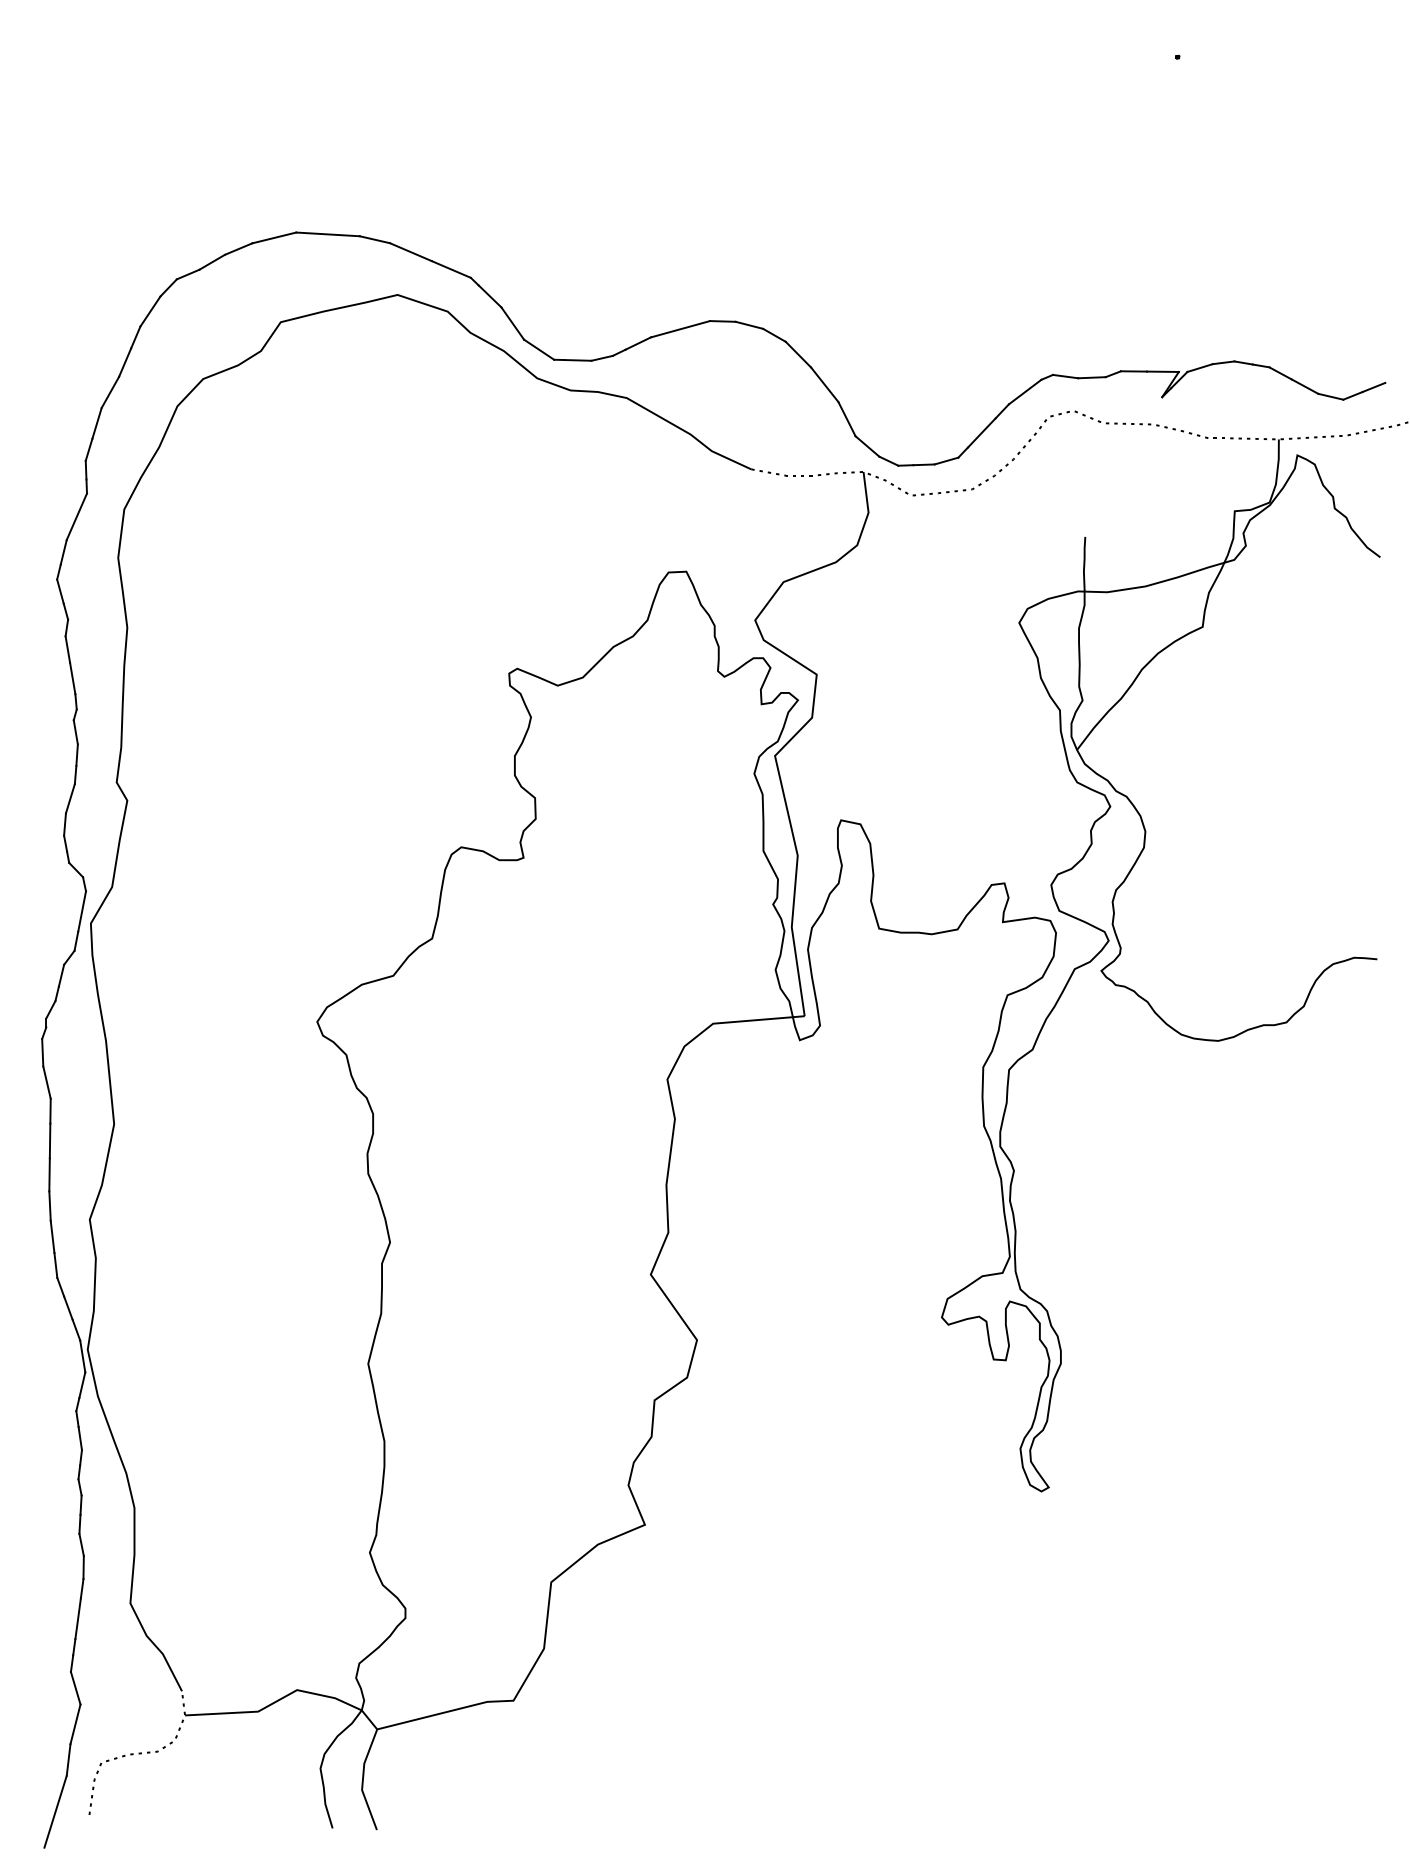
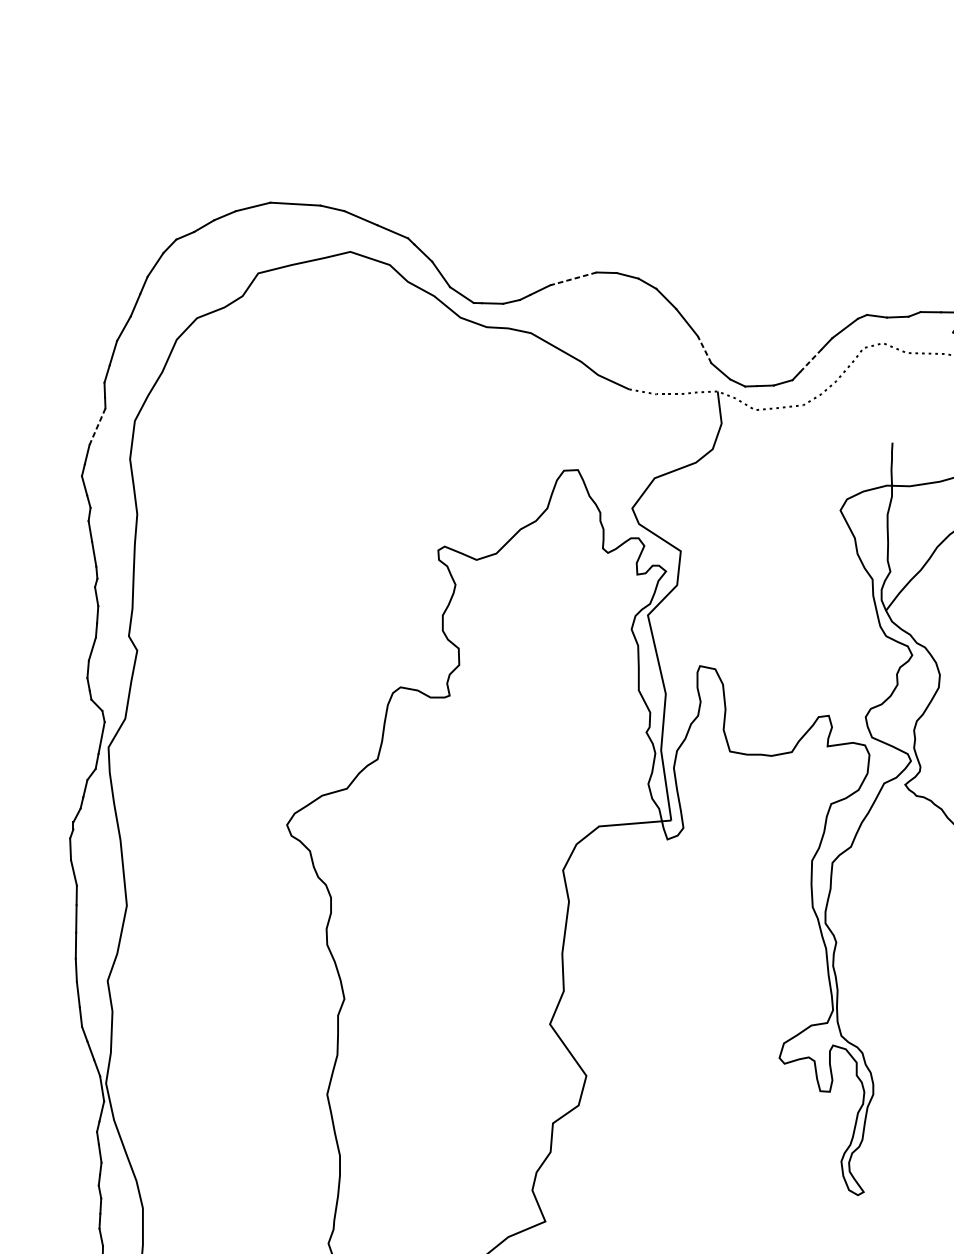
line: (680, 329) -> (573, 279), solid -> dashed
line: (846, 418) -> (704, 349), solid -> dashed
line: (981, 432) -> (810, 360), solid -> dashed
line: (76, 517) -> (97, 427), solid -> dashed

